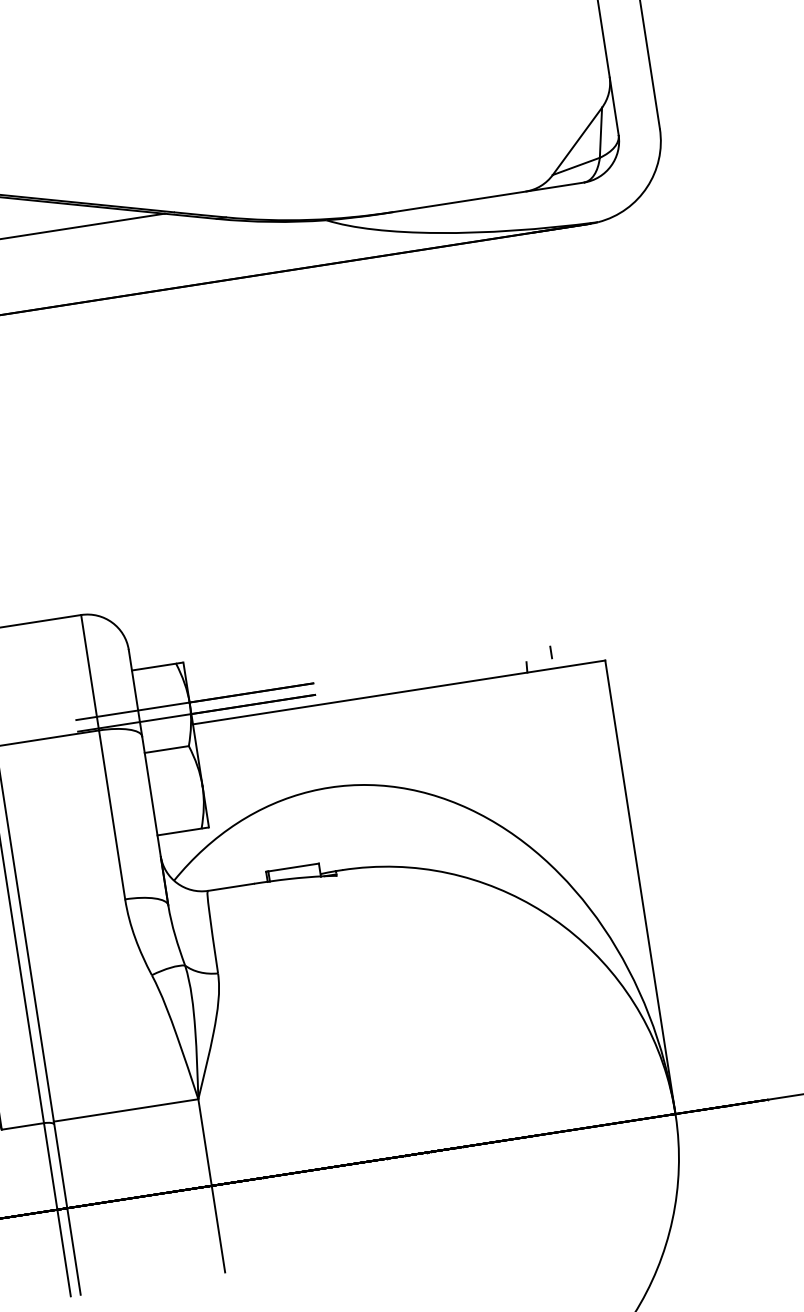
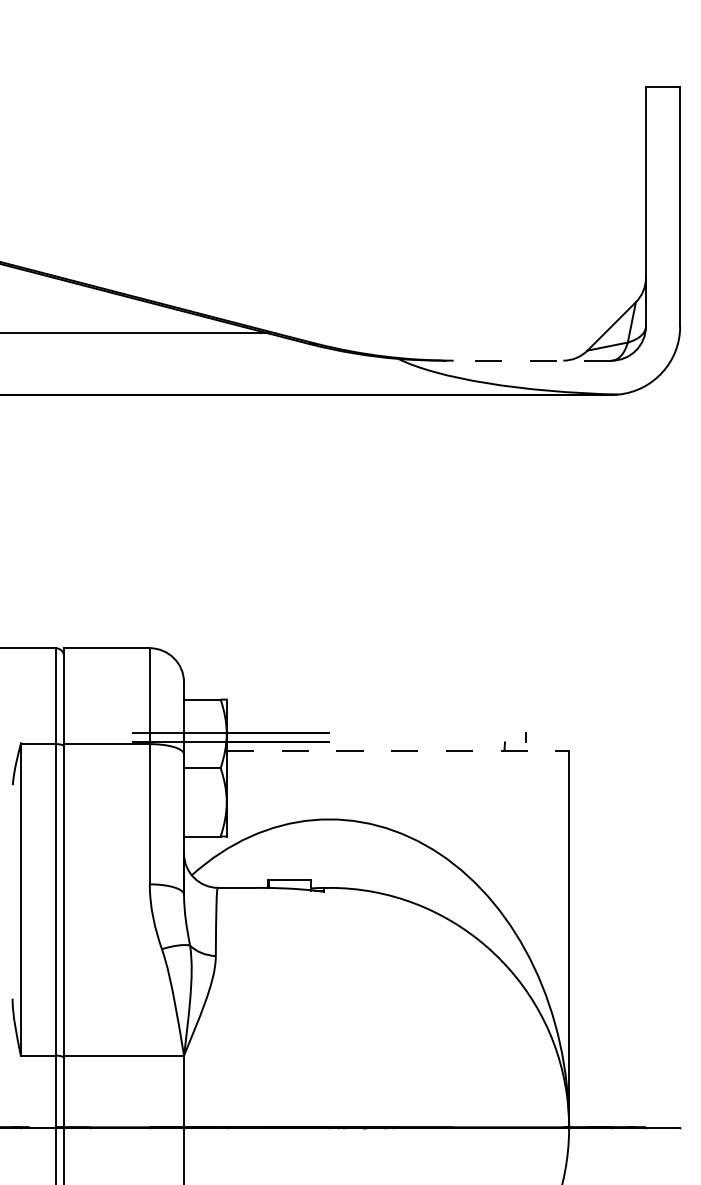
line: (482, 198) -> (527, 360), solid -> dashed
line: (399, 691) -> (398, 750), solid -> dashed

